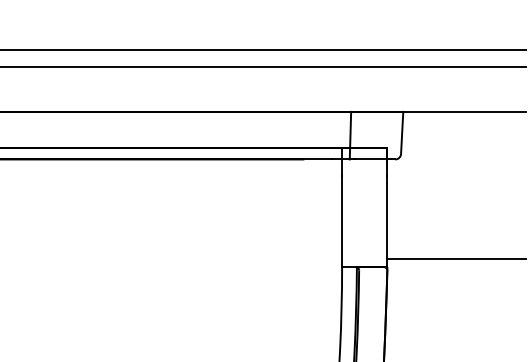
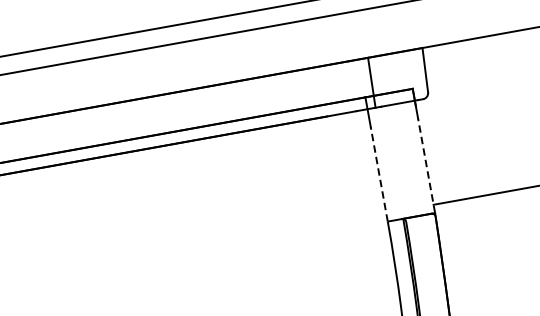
line: (342, 221) -> (379, 173), solid -> dashed
line: (387, 221) -> (426, 165), solid -> dashed

